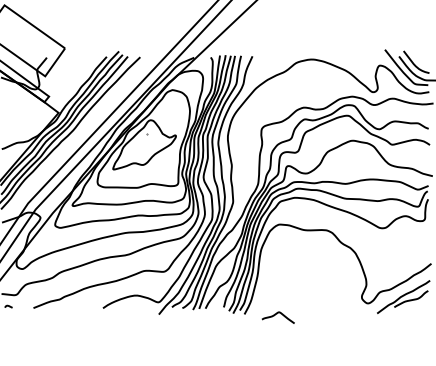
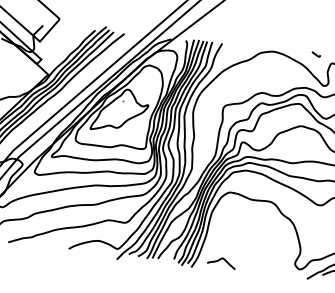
curve: (360, 57) -> (316, 54), added
curve: (275, 315) -> (219, 260), moved

